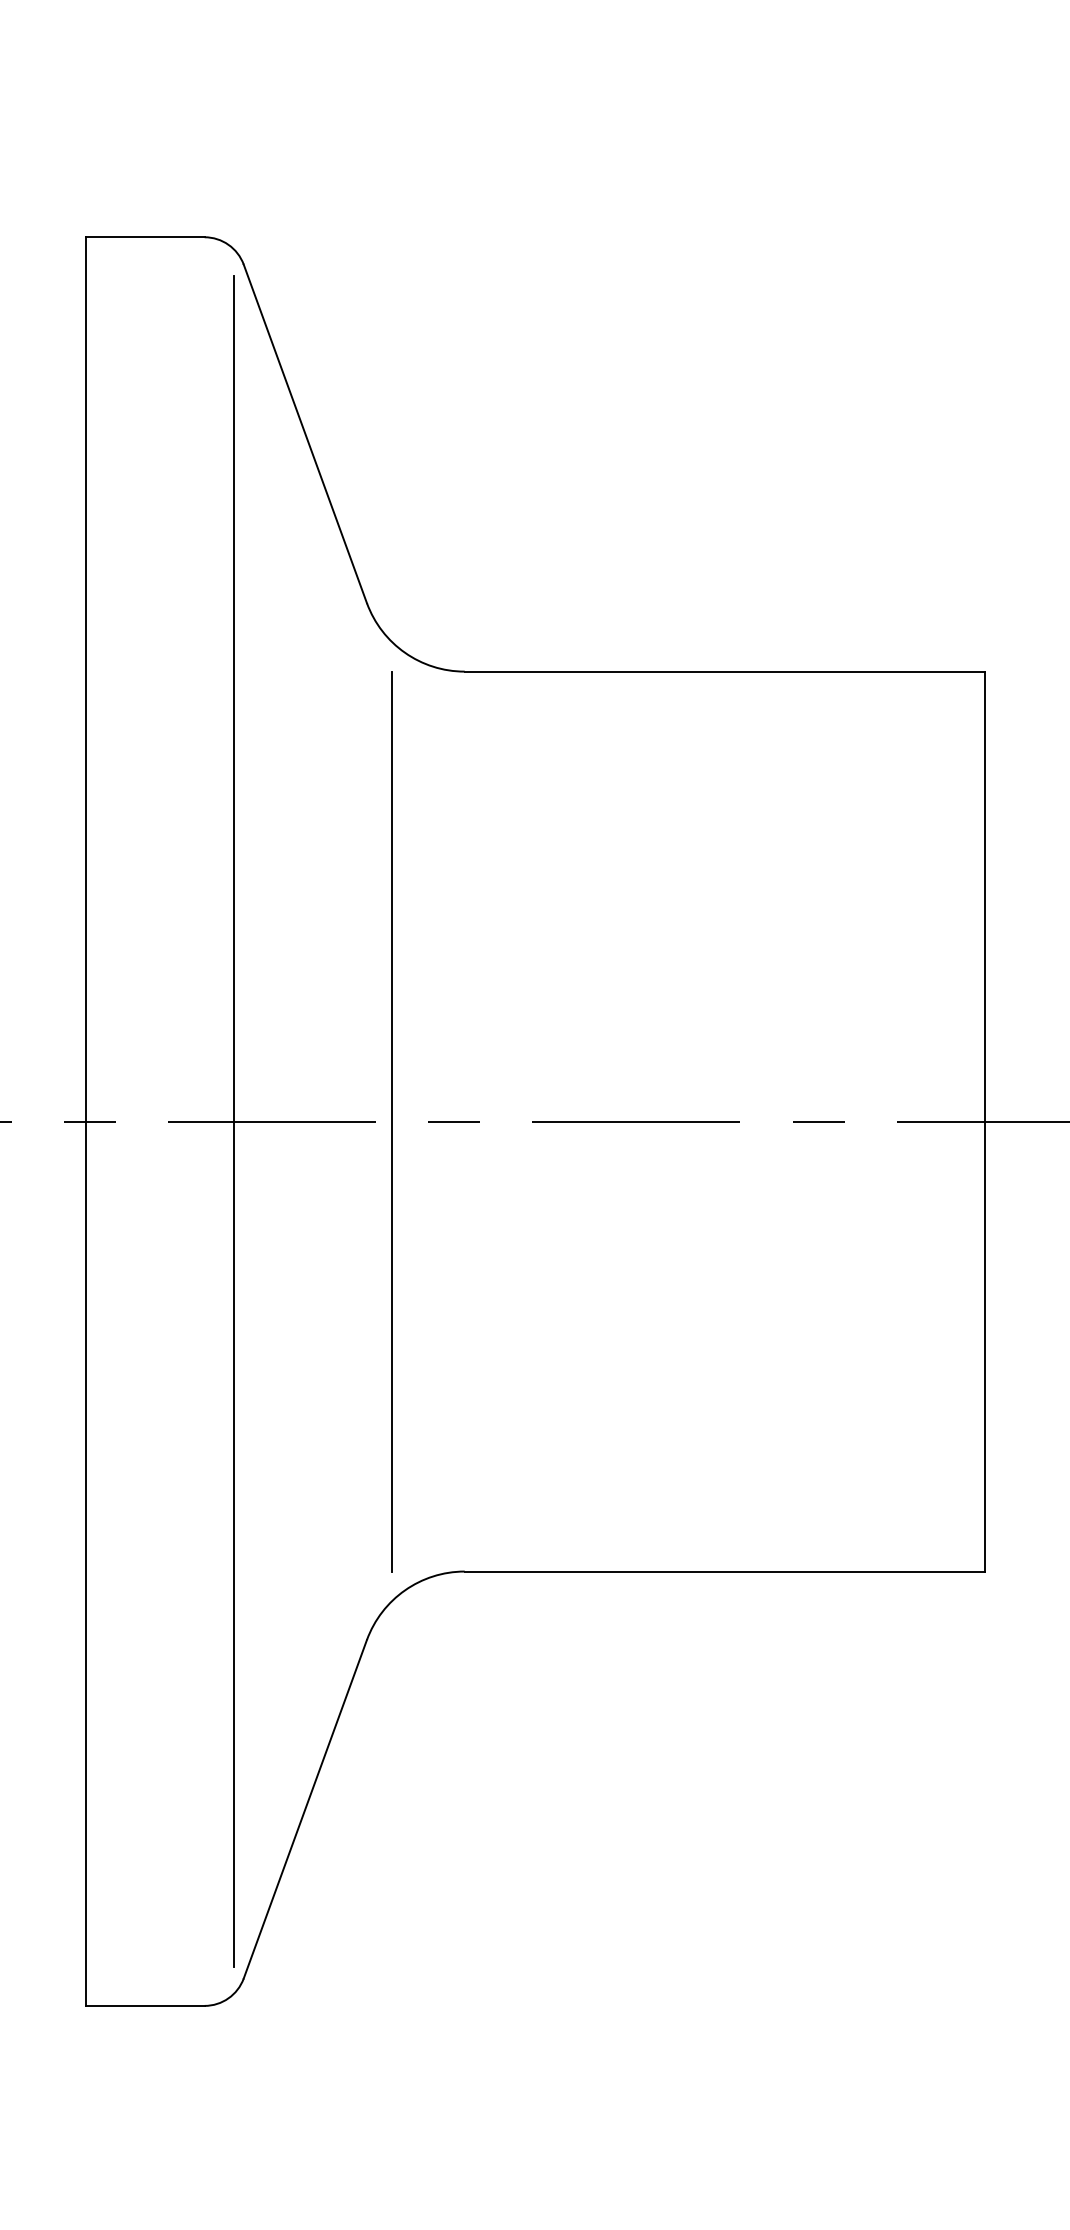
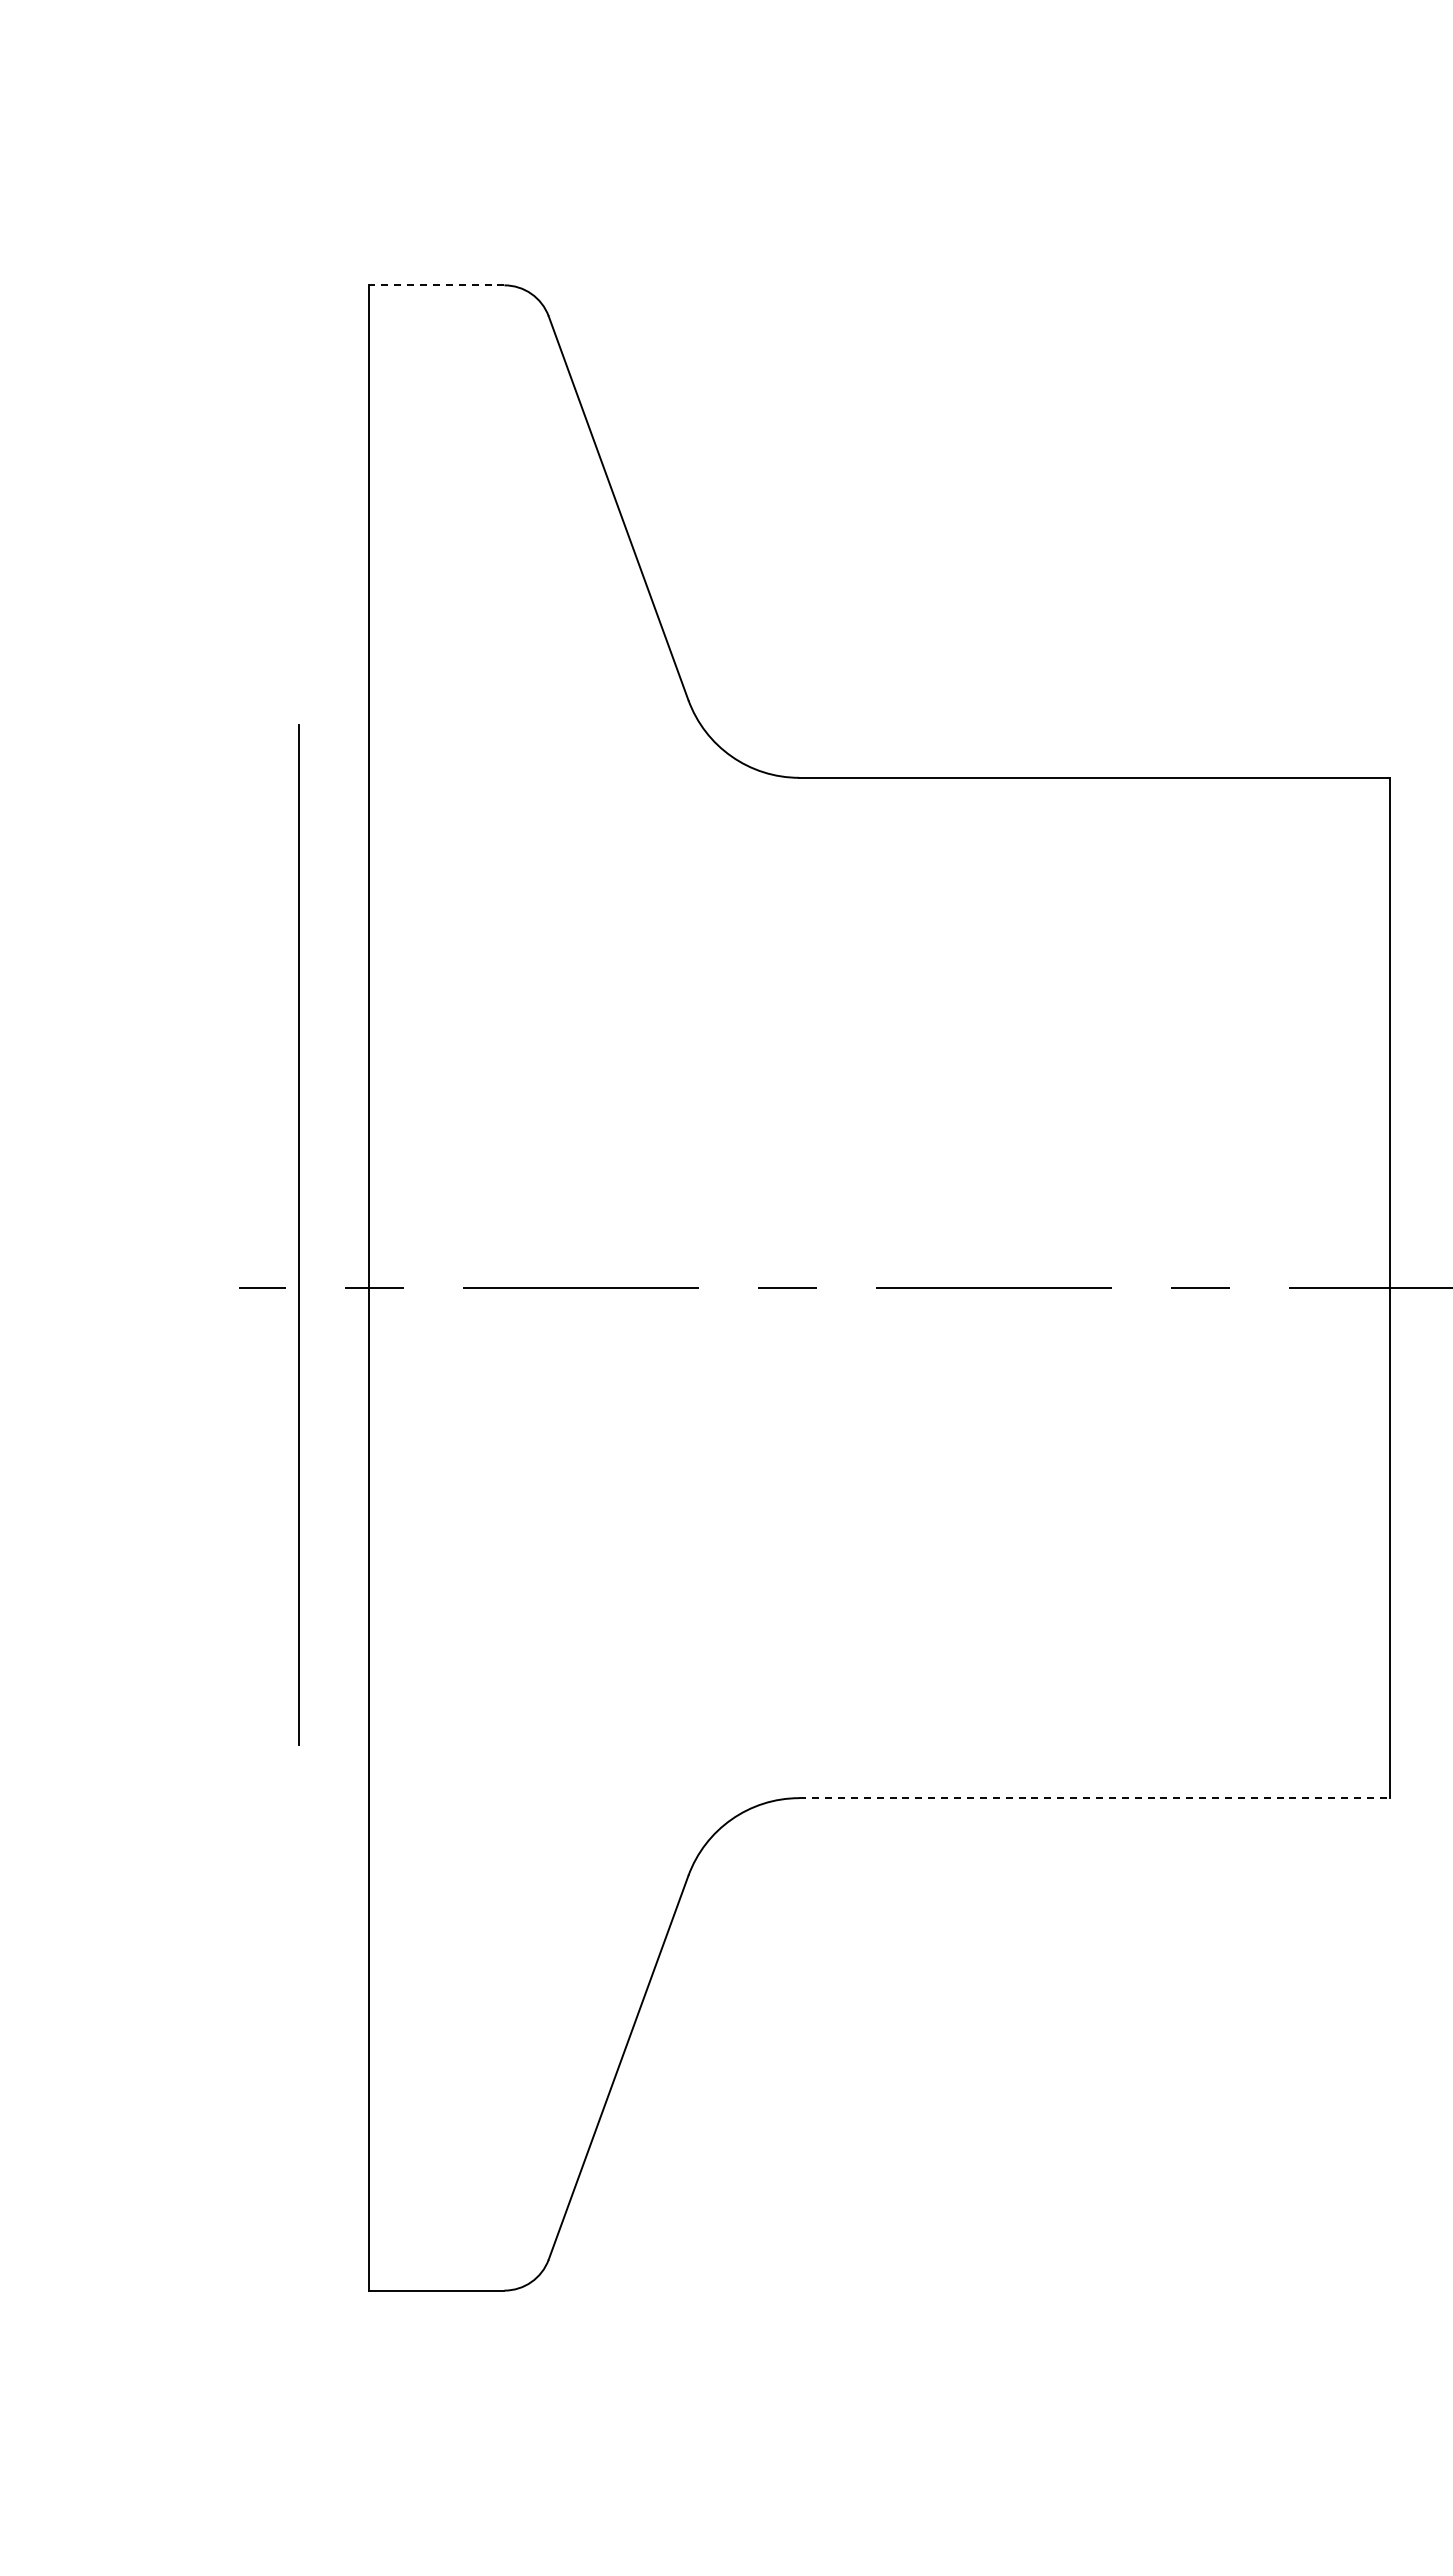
line: (144, 237) -> (436, 285), solid -> dashed
line: (233, 1121) -> (537, 1287), removed
line: (391, 1121) -> (298, 1234), moved
line: (725, 1571) -> (1094, 1798), solid -> dashed

